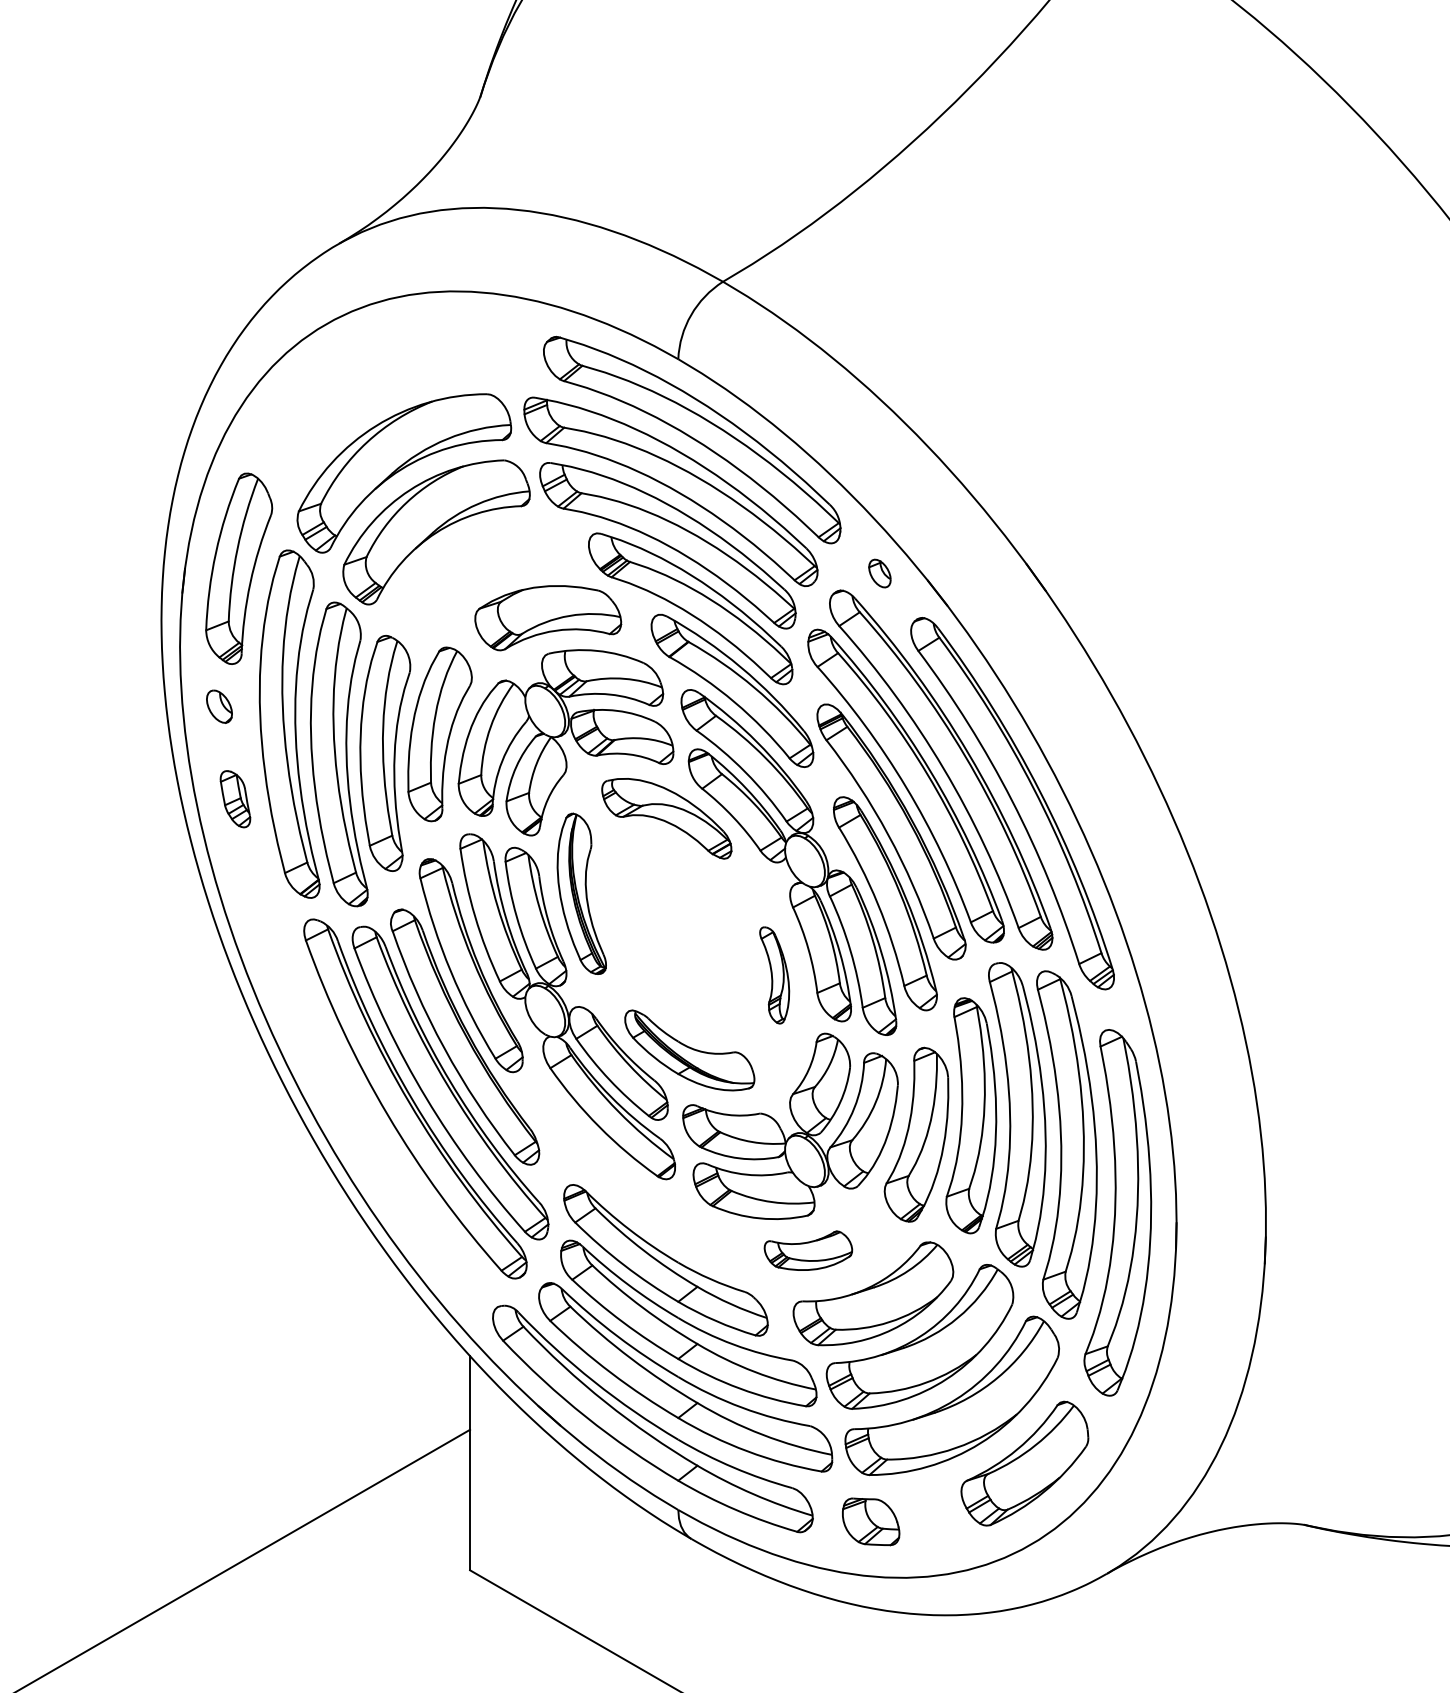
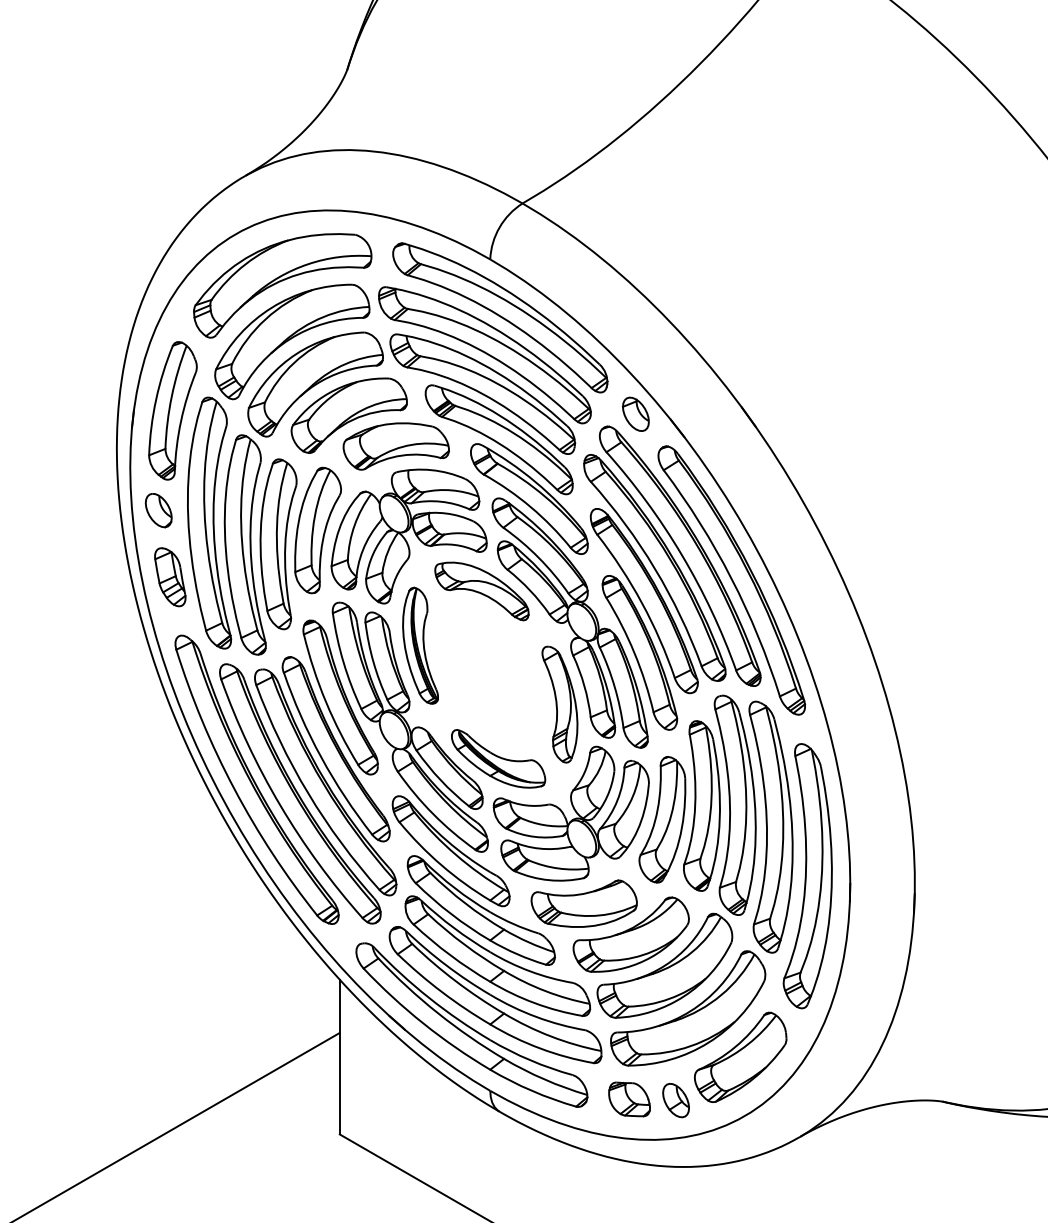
part: (390, 395) -> (282, 285), added
part: (879, 573) -> (635, 414), size x1.67
part: (482, 575) -> (348, 415), added
part: (219, 706) -> (158, 510), size x1.43
part: (235, 799) -> (170, 577), size x1.43
part: (774, 975) -> (559, 704), size x1.67
part: (355, 1079) -> (257, 779), added
part: (624, 1178) -> (451, 851), added
part: (808, 1250) -> (584, 903), size x1.67
part: (935, 1523) -> (676, 1100), added

